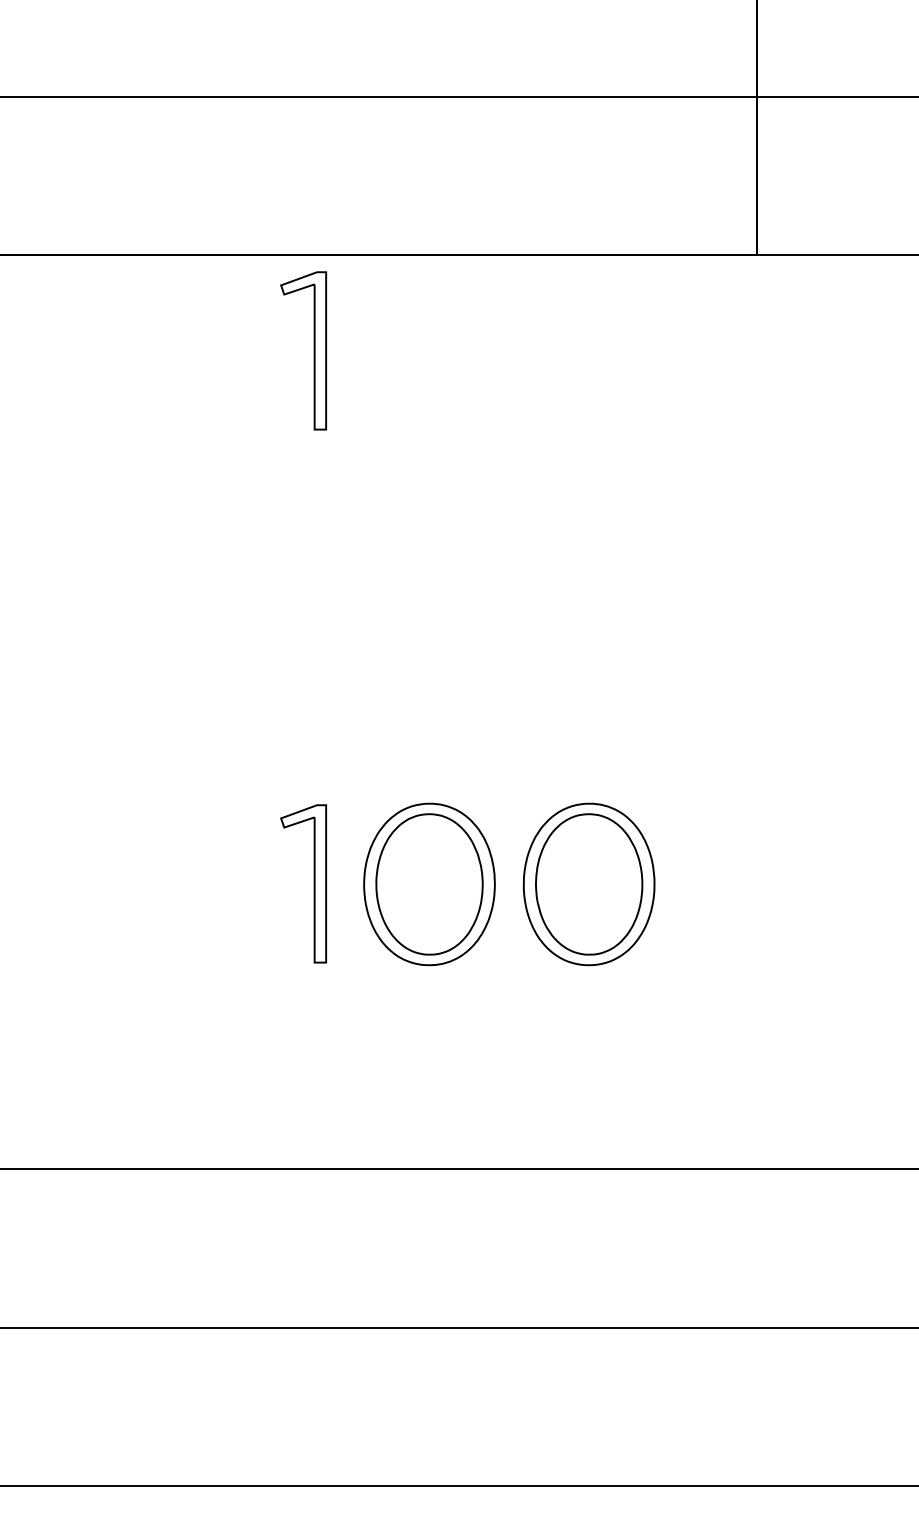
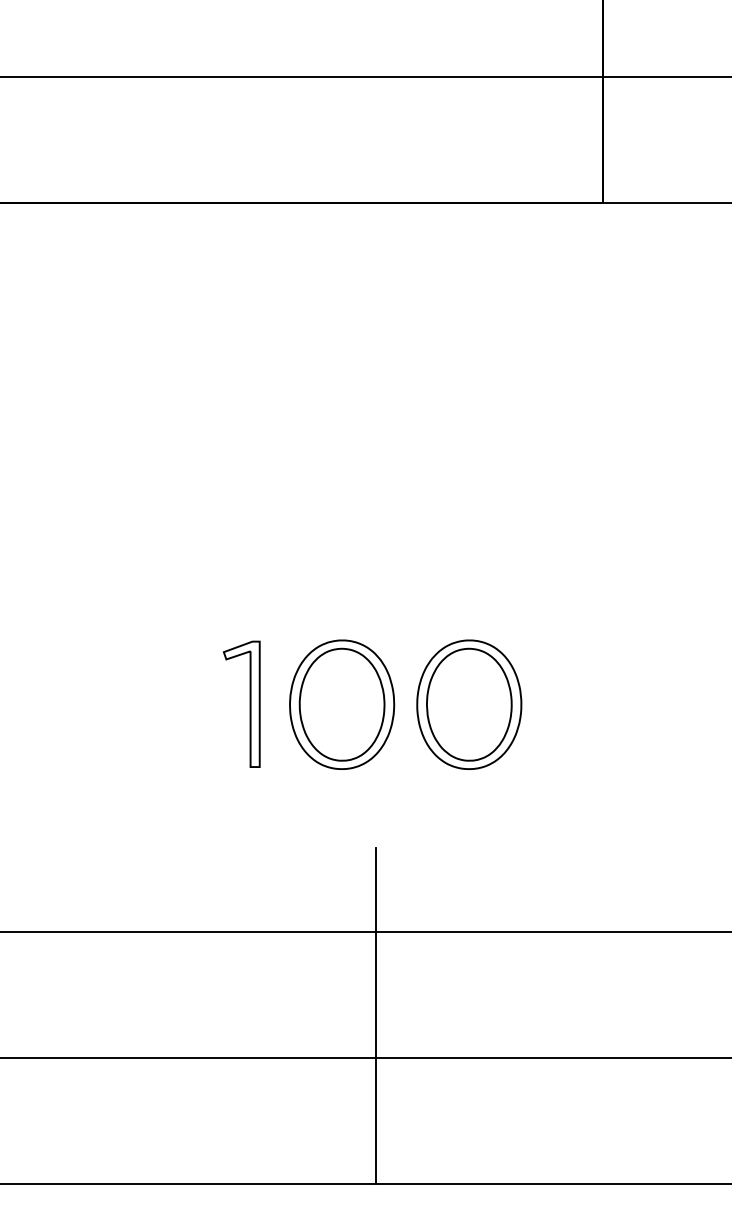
part: (313, 350) -> (249, 279), removed
line: (471, 1274) -> (375, 1015), added

